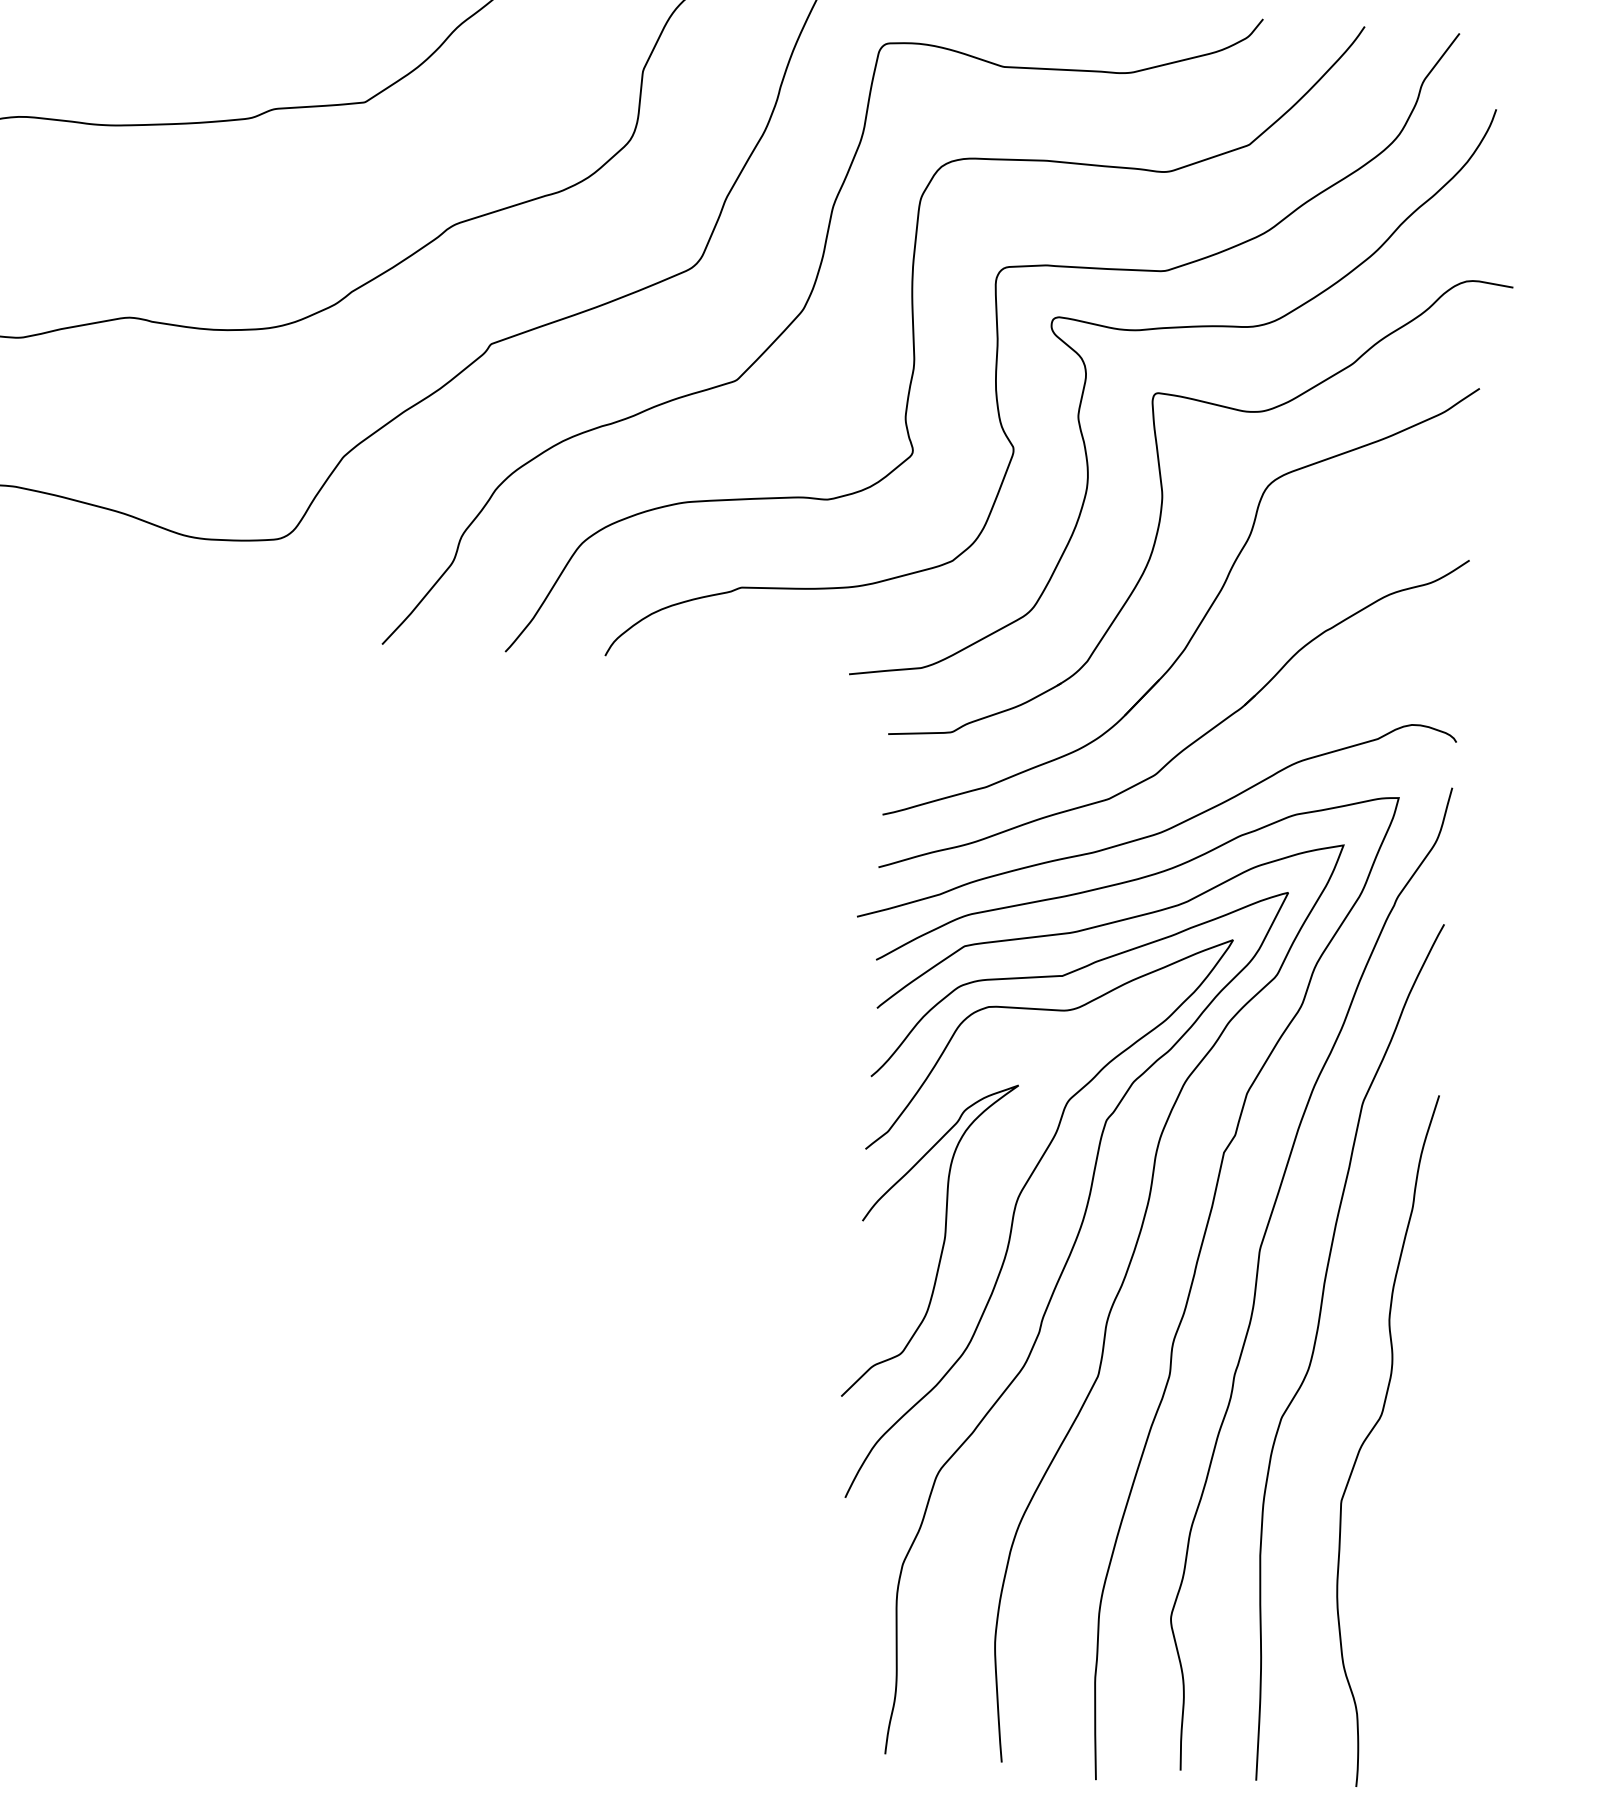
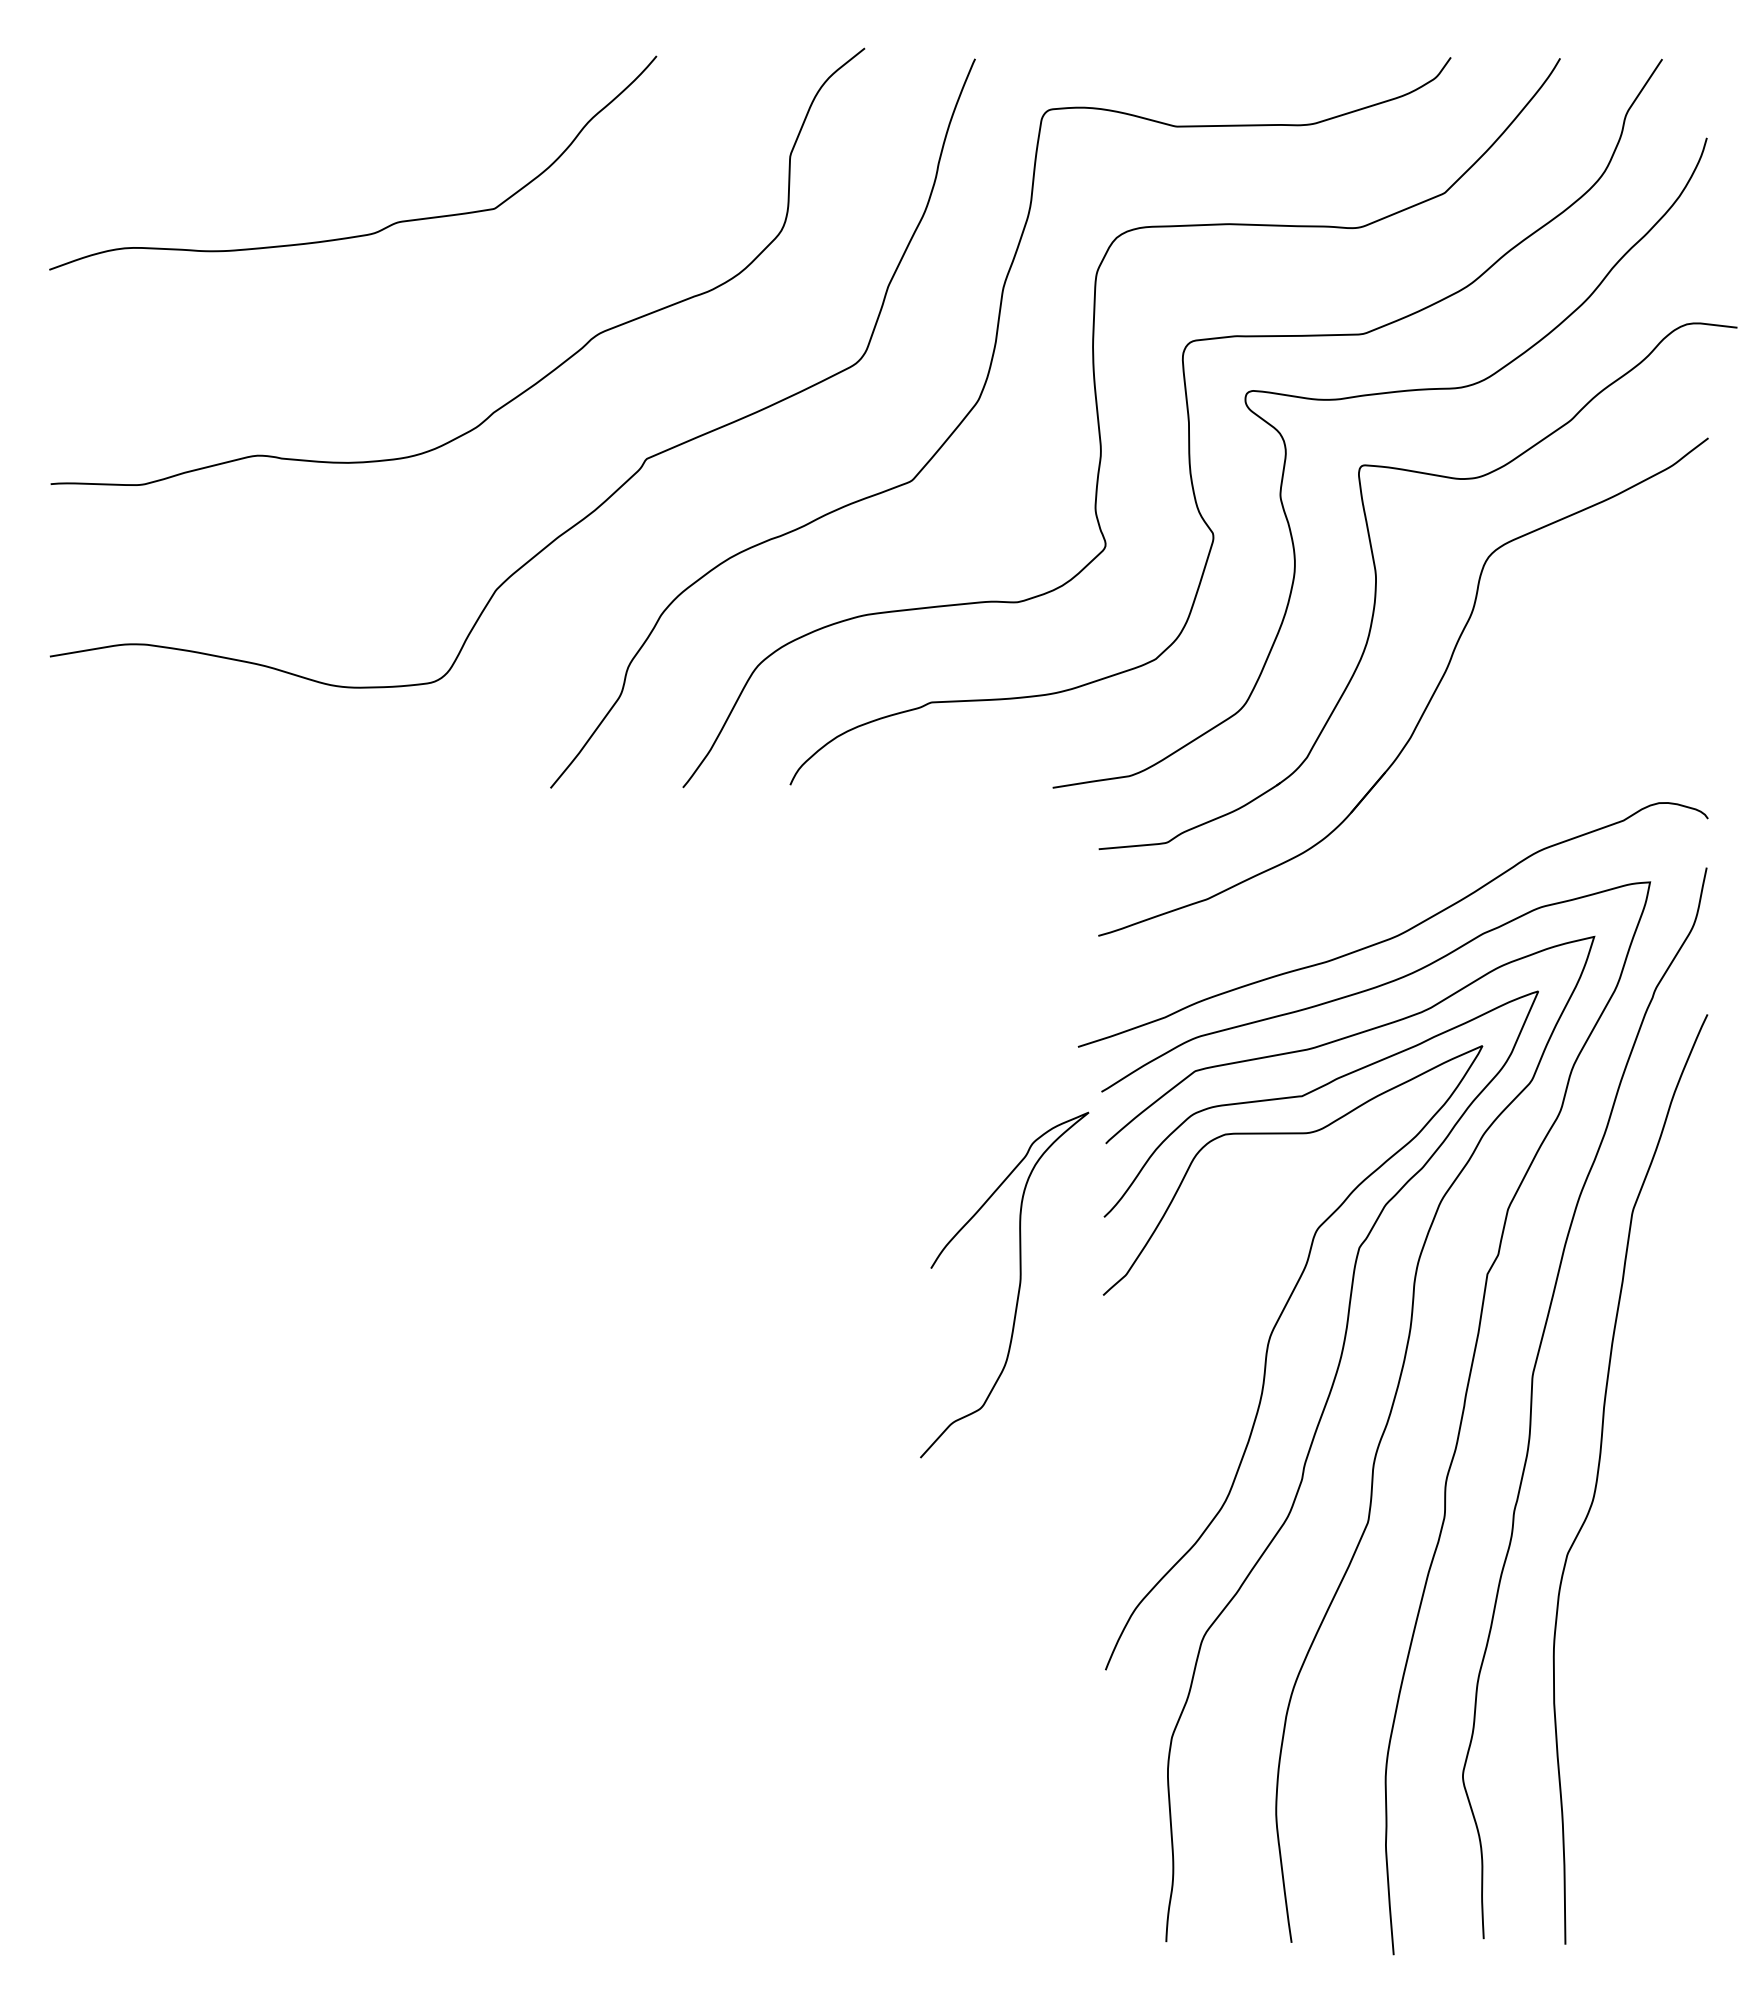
part: (1193, 741) -> (1426, 835), removed
curve: (942, 1243) -> (1018, 1286), moved
curve: (1371, 1433) -> (1664, 1564), removed

